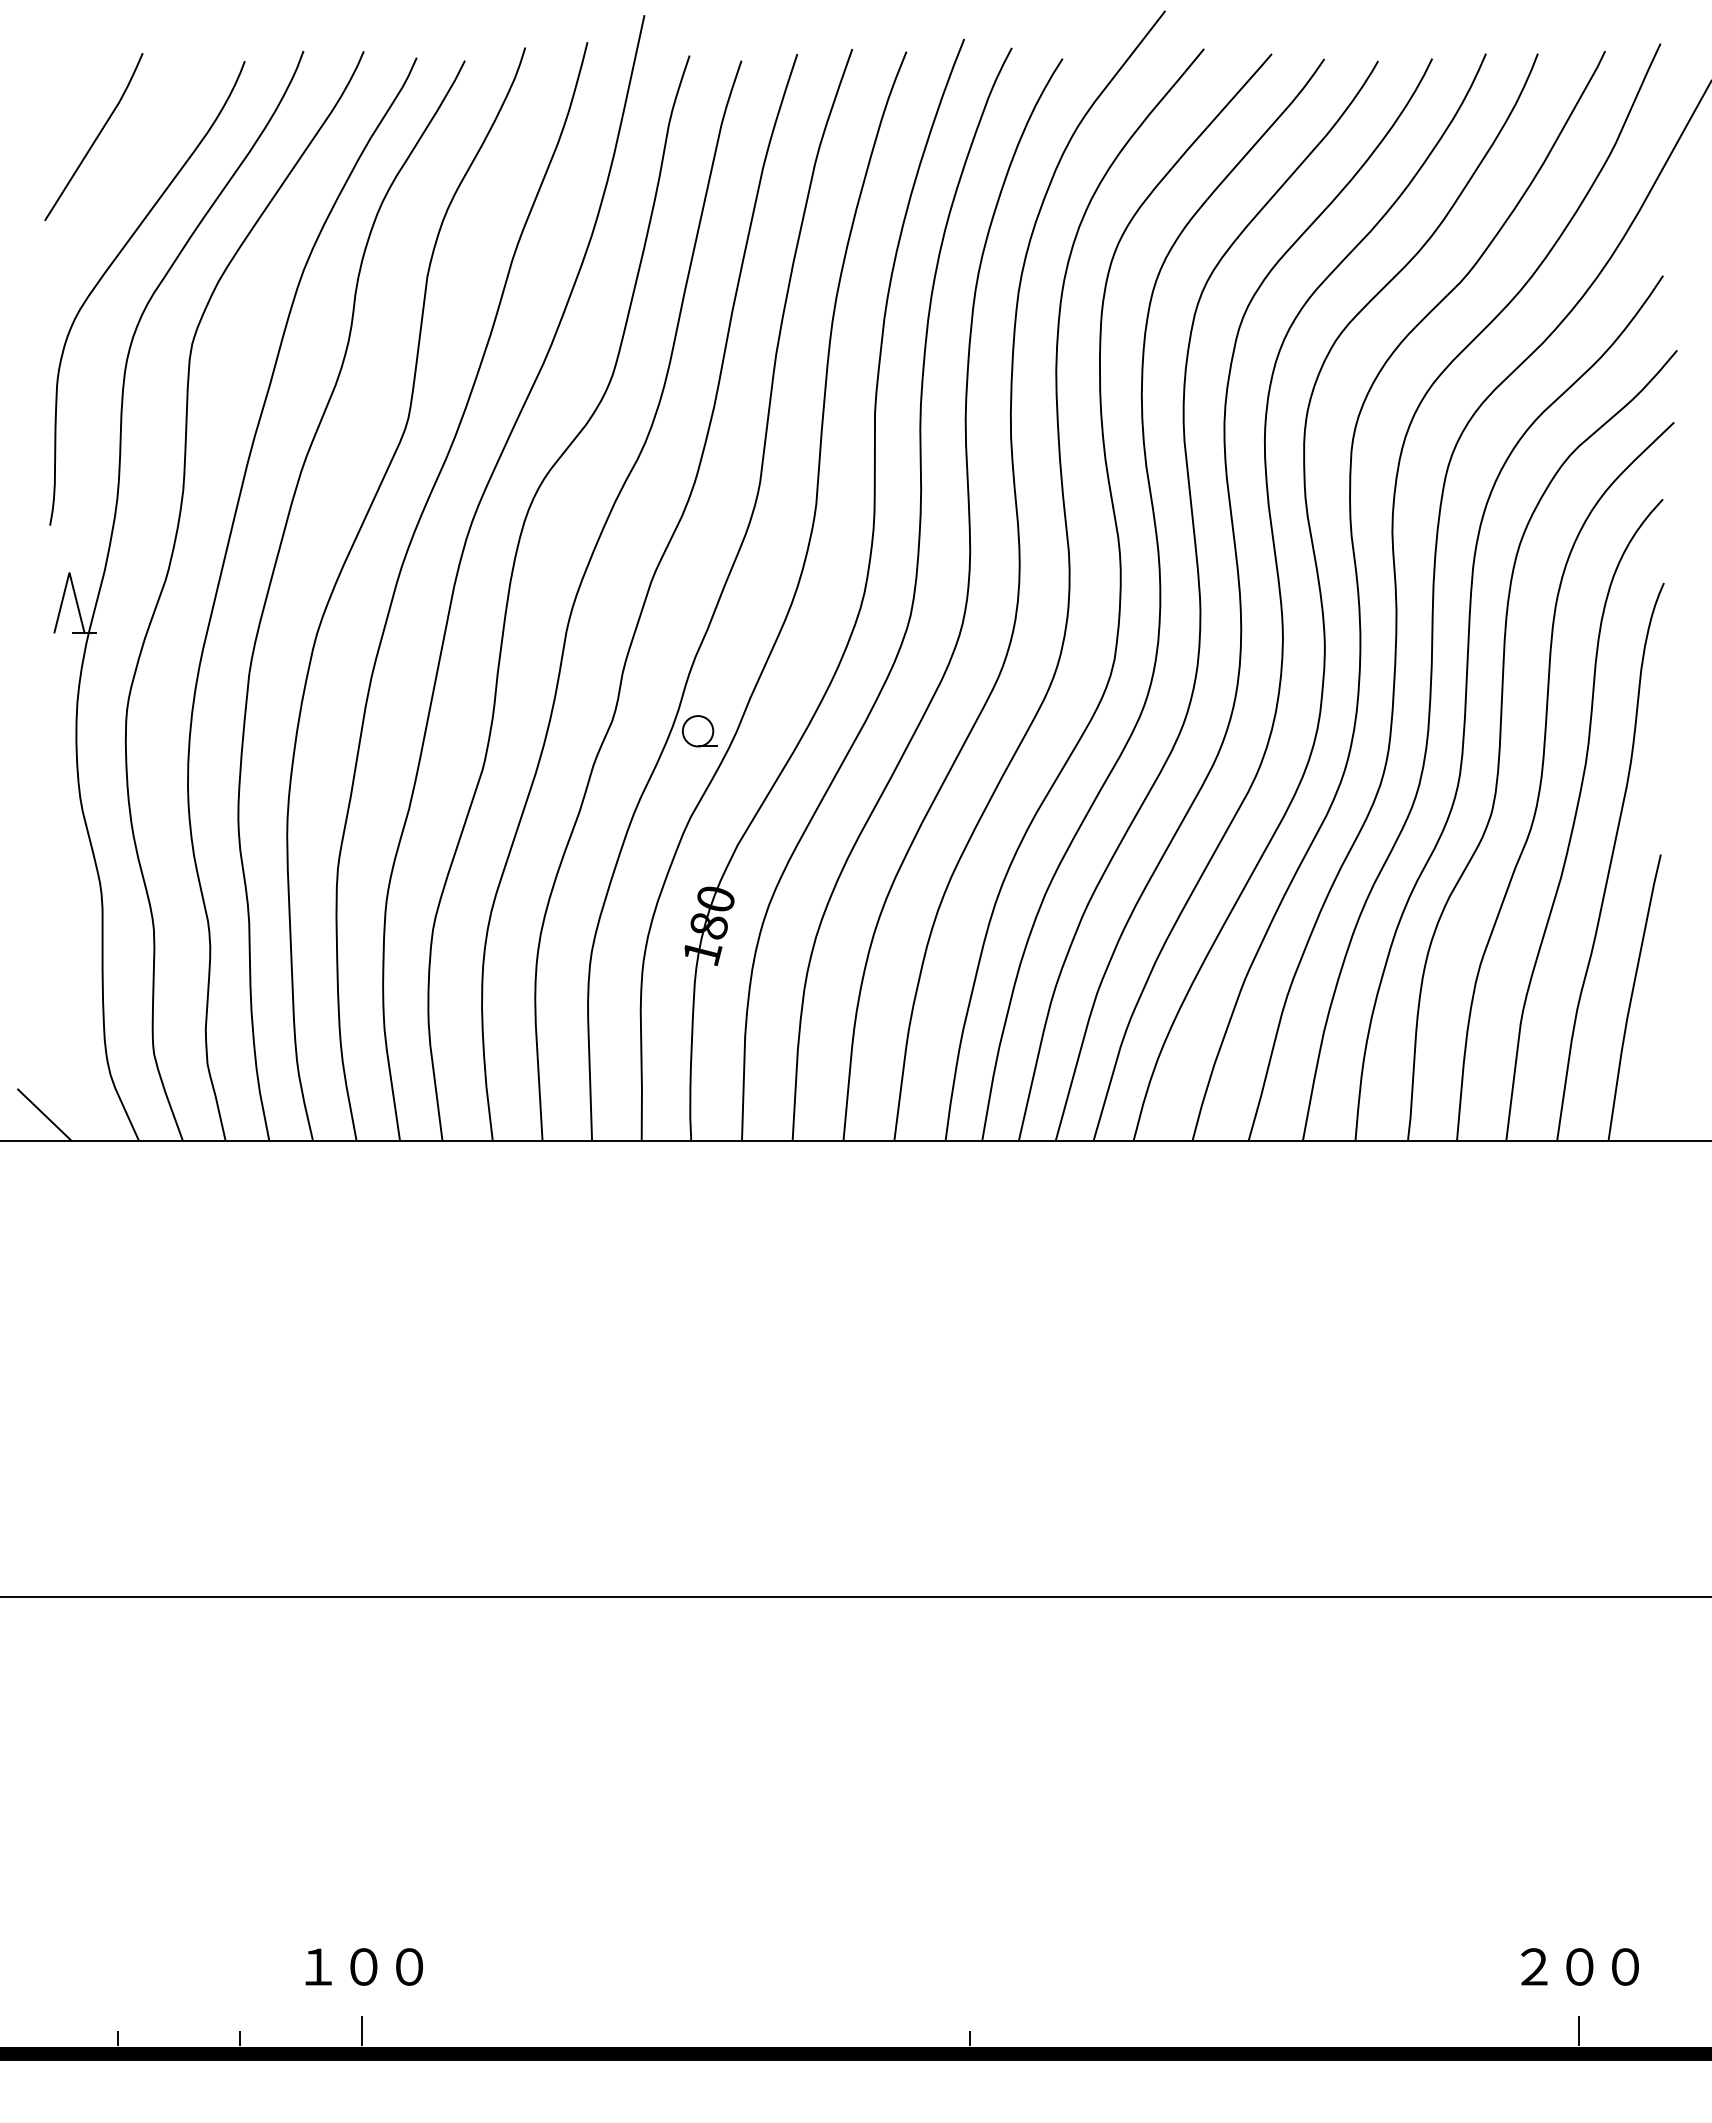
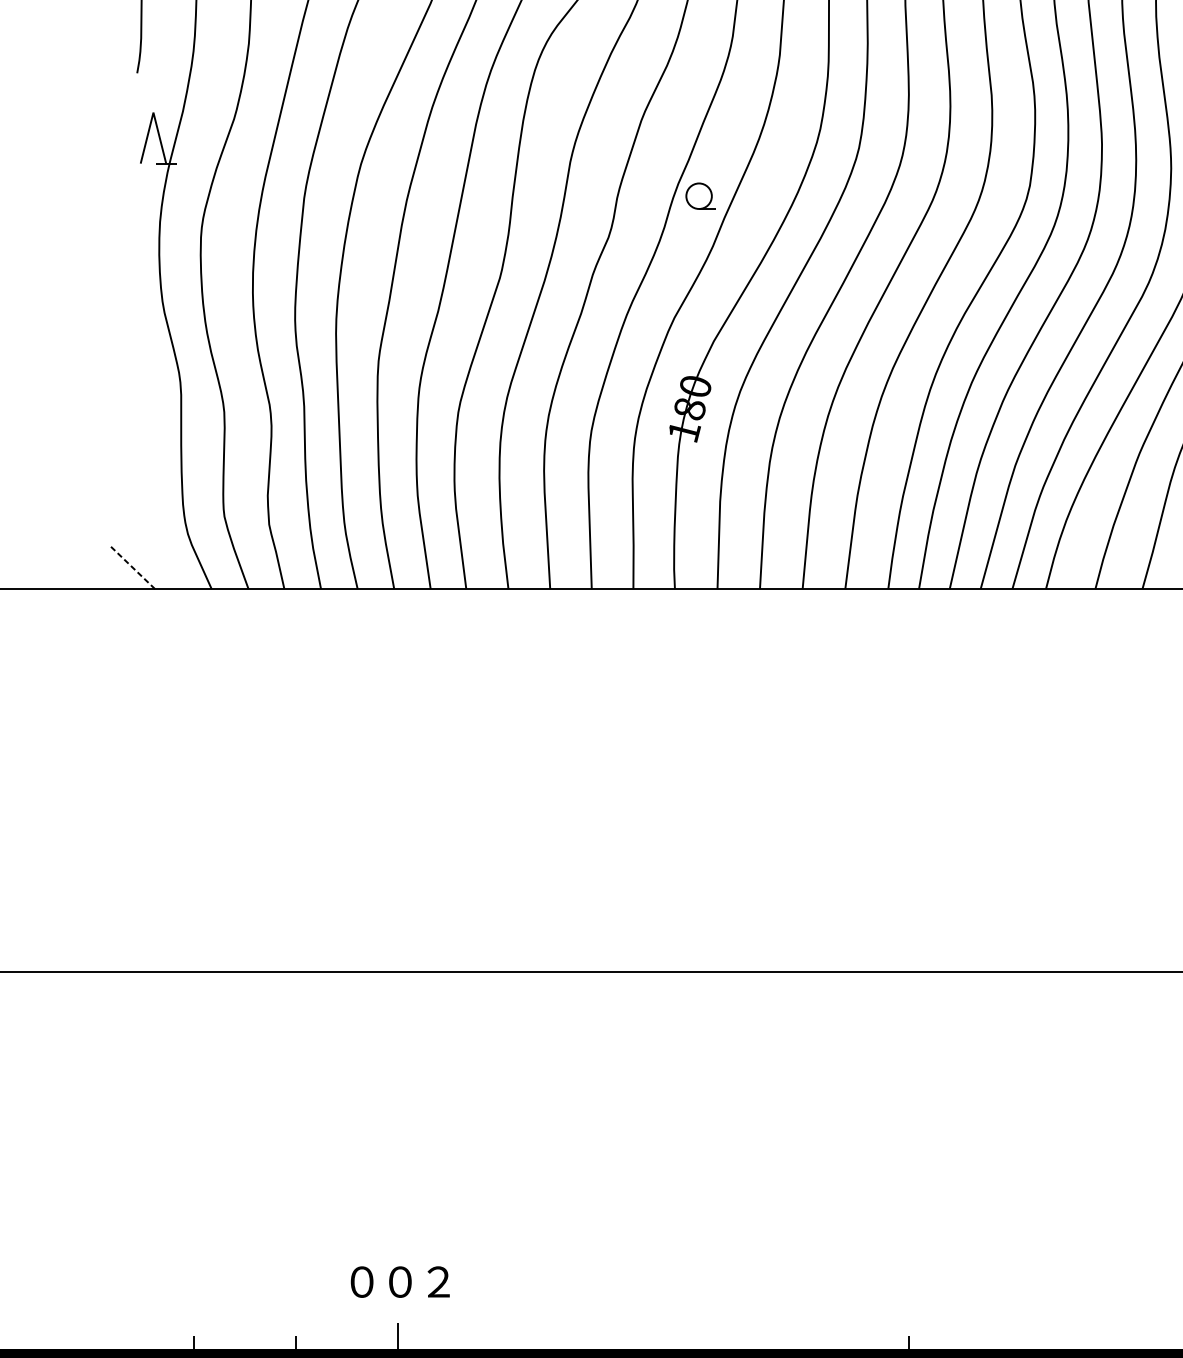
part: (699, 731) -> (700, 196), moved
line: (44, 1114) -> (132, 567), solid -> dashed
text: (317, 1966) -> (361, 1281), １ -> ０
text: (409, 1966) -> (438, 1281), ０ -> ２

